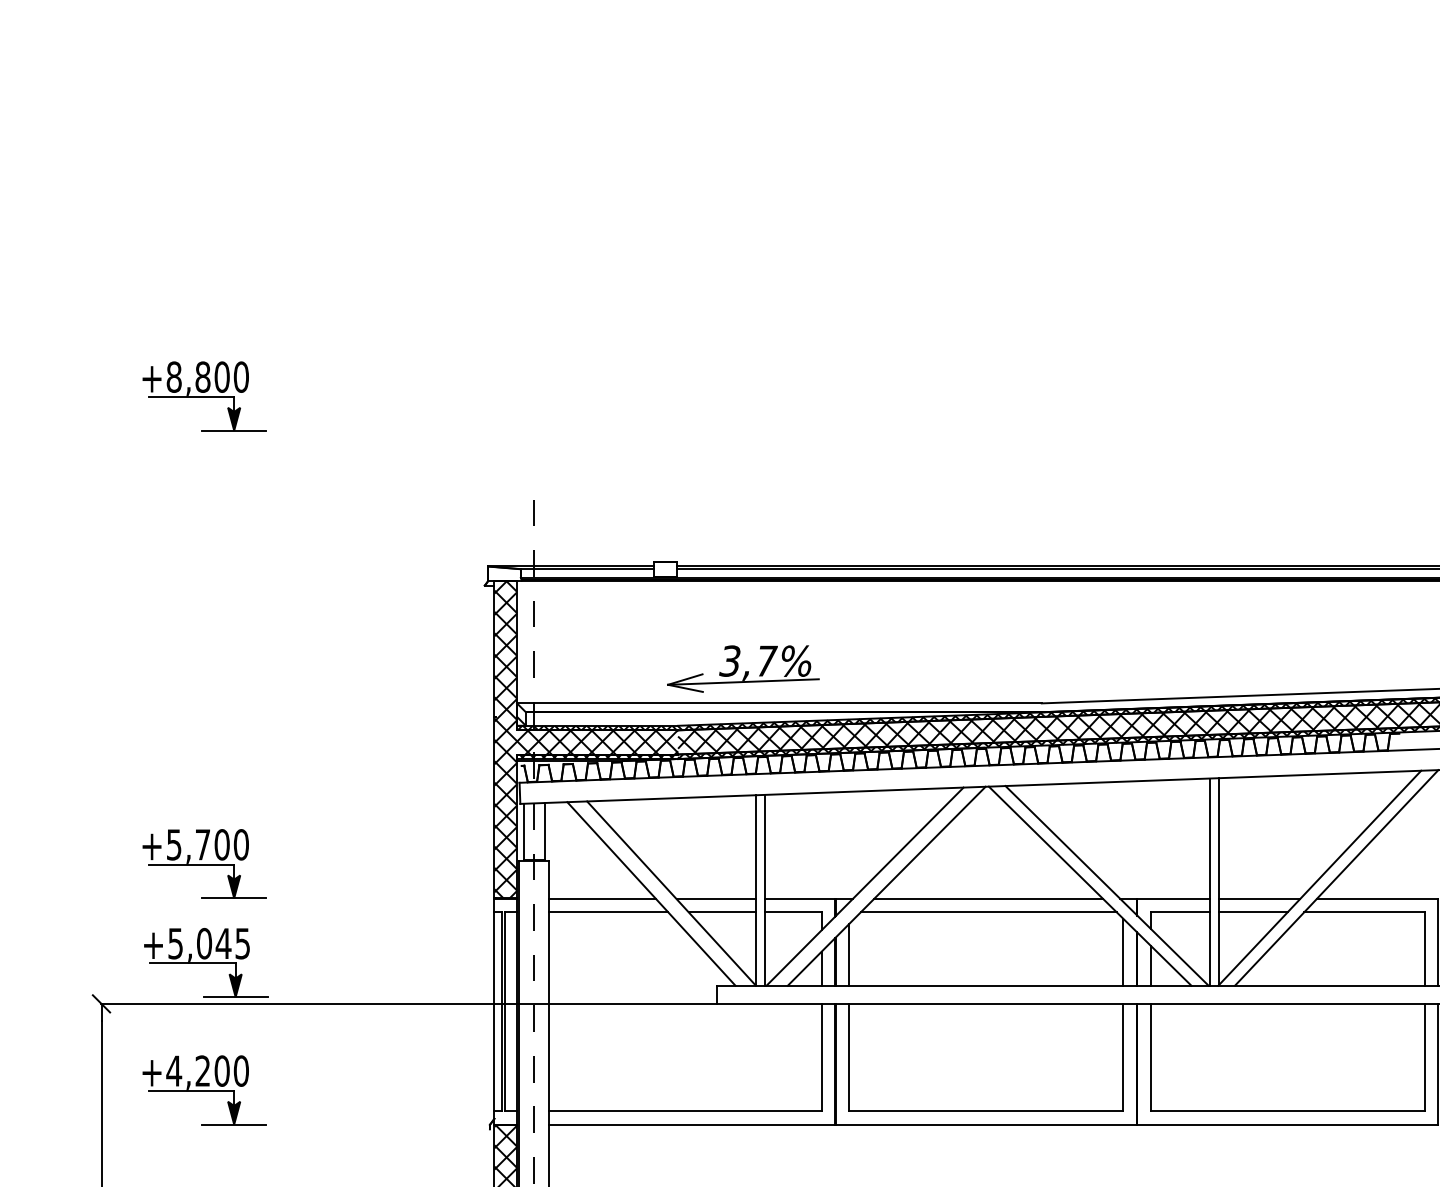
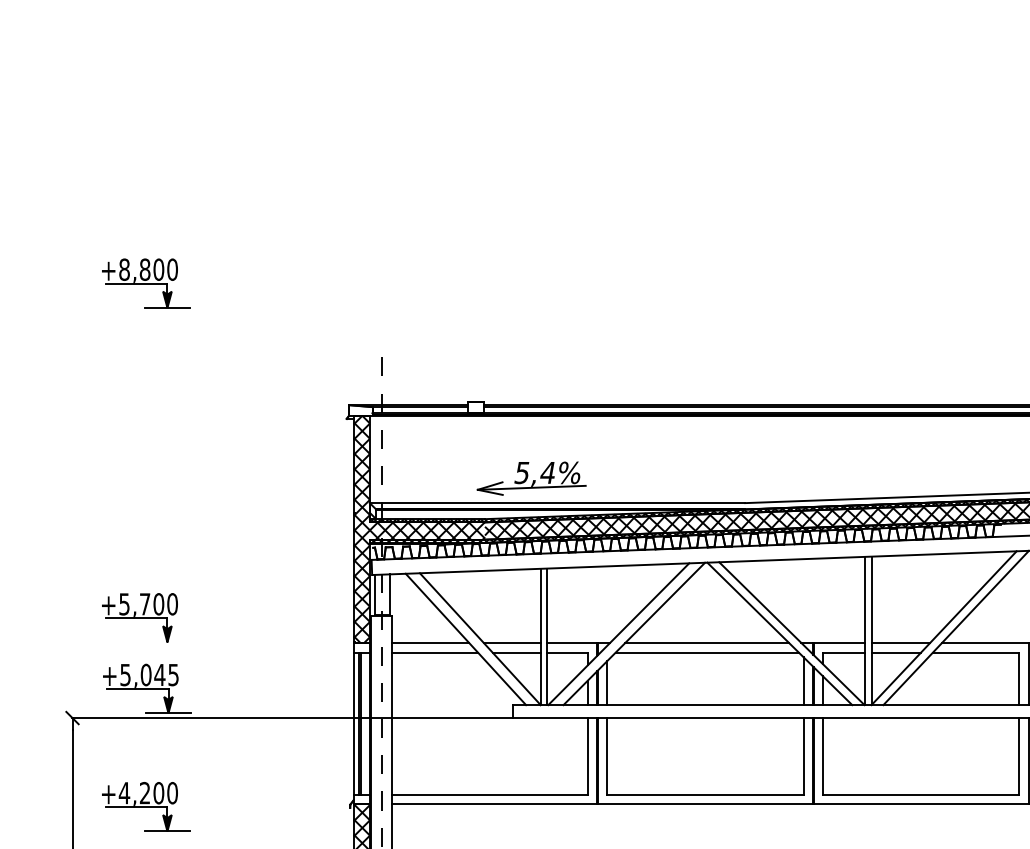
text: (750, 660) -> (536, 472), 3,7% -> 5,4%
line: (234, 898) -> (167, 642), removed
part: (204, 1089) -> (146, 806), moved

